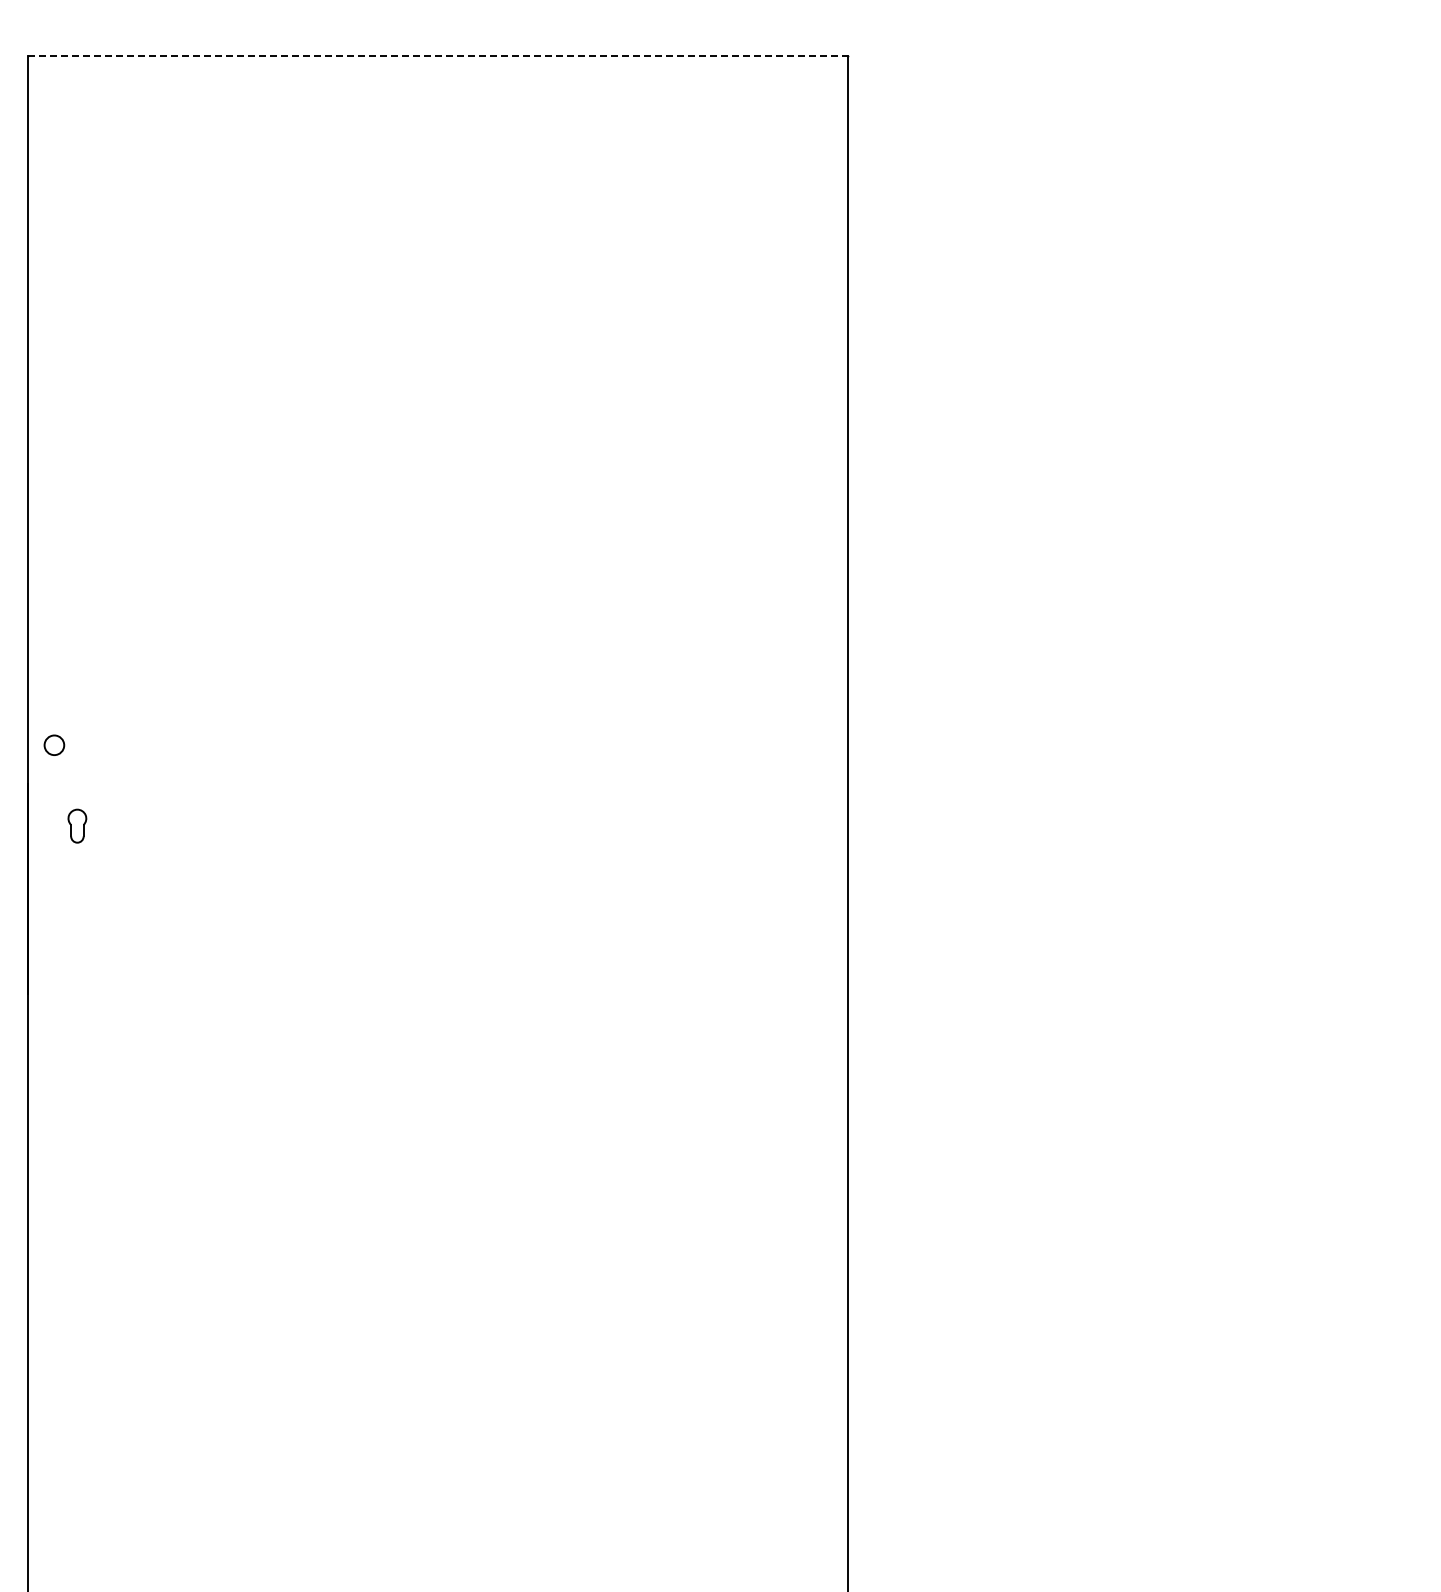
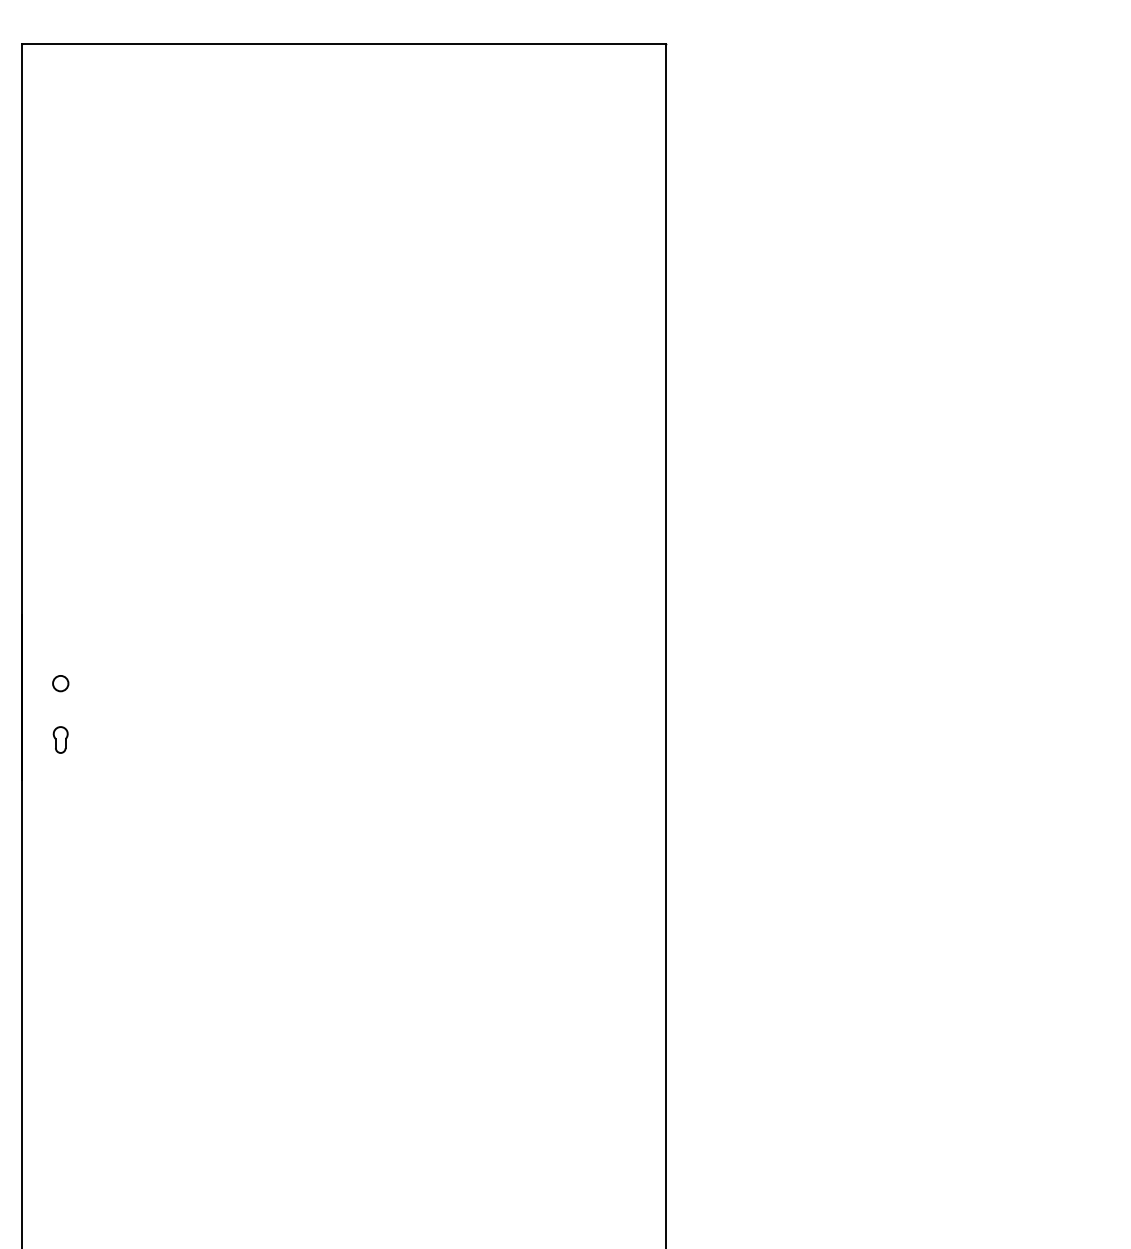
line: (438, 56) -> (344, 44), dashed -> solid
circle: (54, 744) -> (60, 682), moved
part: (77, 825) -> (60, 739), moved

